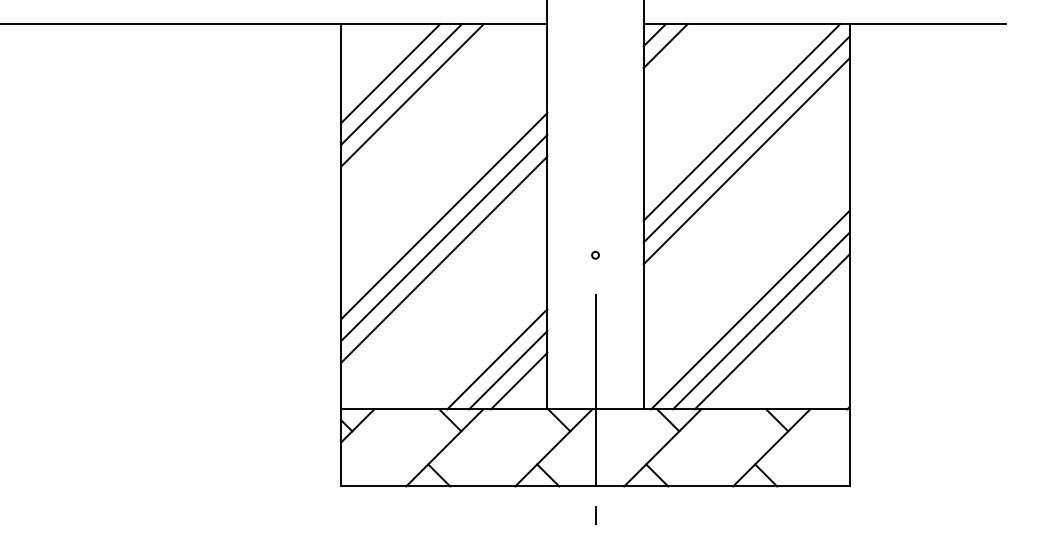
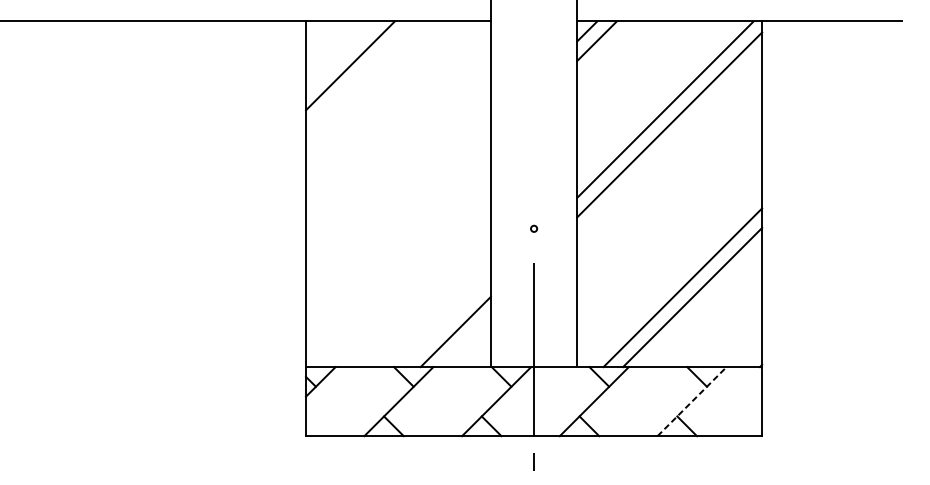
line: (401, 84) -> (360, 75), removed
line: (412, 95) -> (369, 85), removed
line: (746, 161) -> (669, 144), removed
line: (444, 216) -> (398, 194), removed
line: (444, 237) -> (398, 212), removed
line: (444, 259) -> (398, 232), removed
line: (750, 309) -> (673, 277), removed
line: (497, 359) -> (446, 322), removed
line: (518, 380) -> (465, 341), removed
line: (772, 447) -> (692, 401), solid -> dashed

